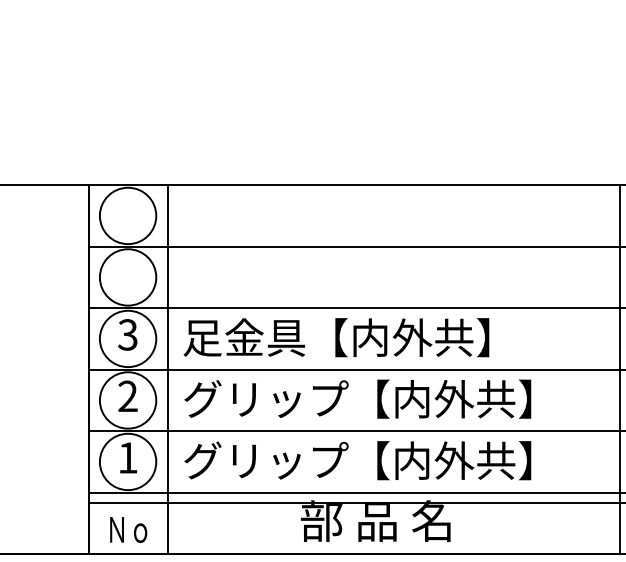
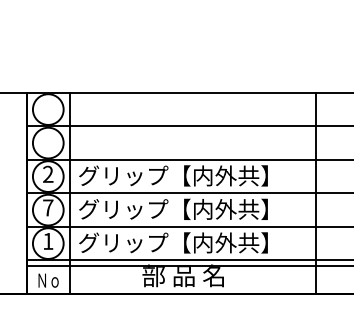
text: (126, 335) -> (47, 174), 3 -> 2
text: (356, 336) -> (172, 175), 足金具【内外共】 -> グリップ【内外共】
text: (128, 395) -> (48, 207), 2 -> 7

